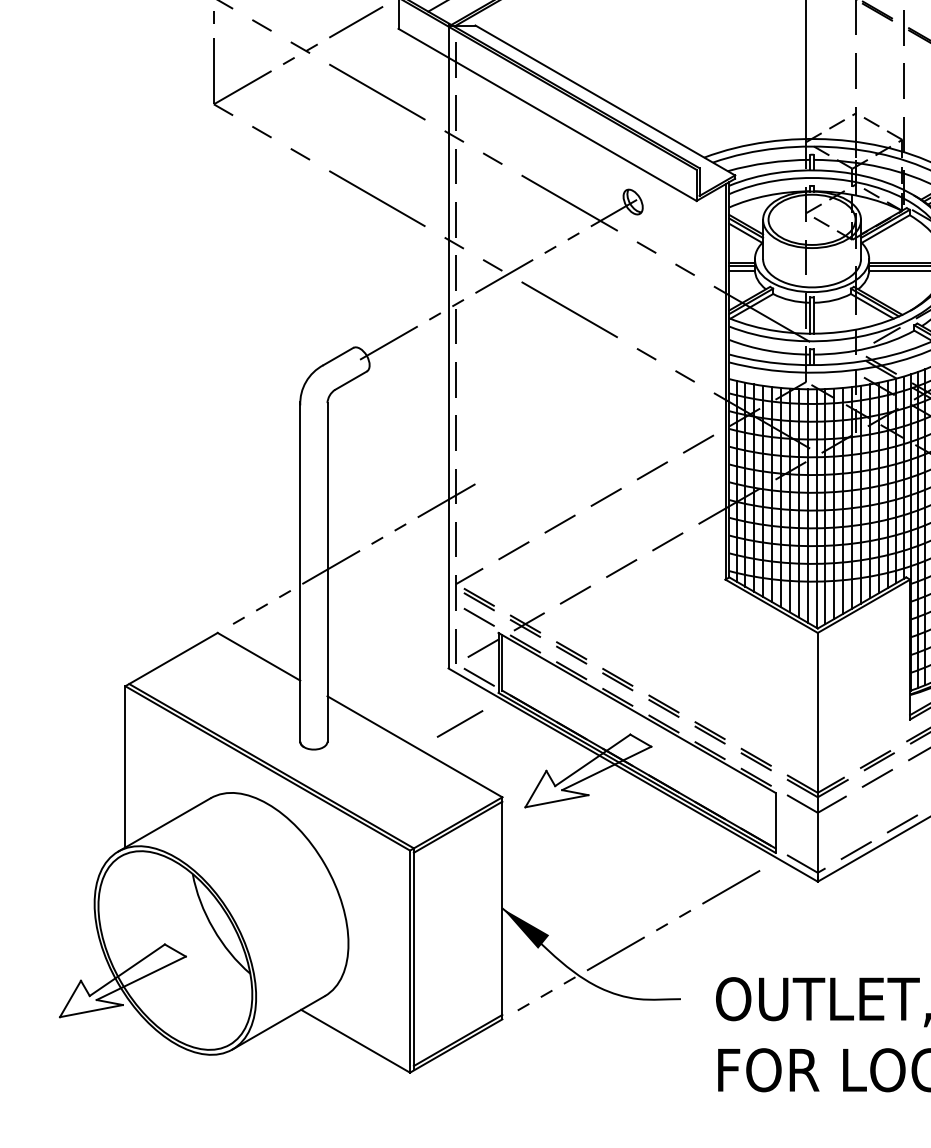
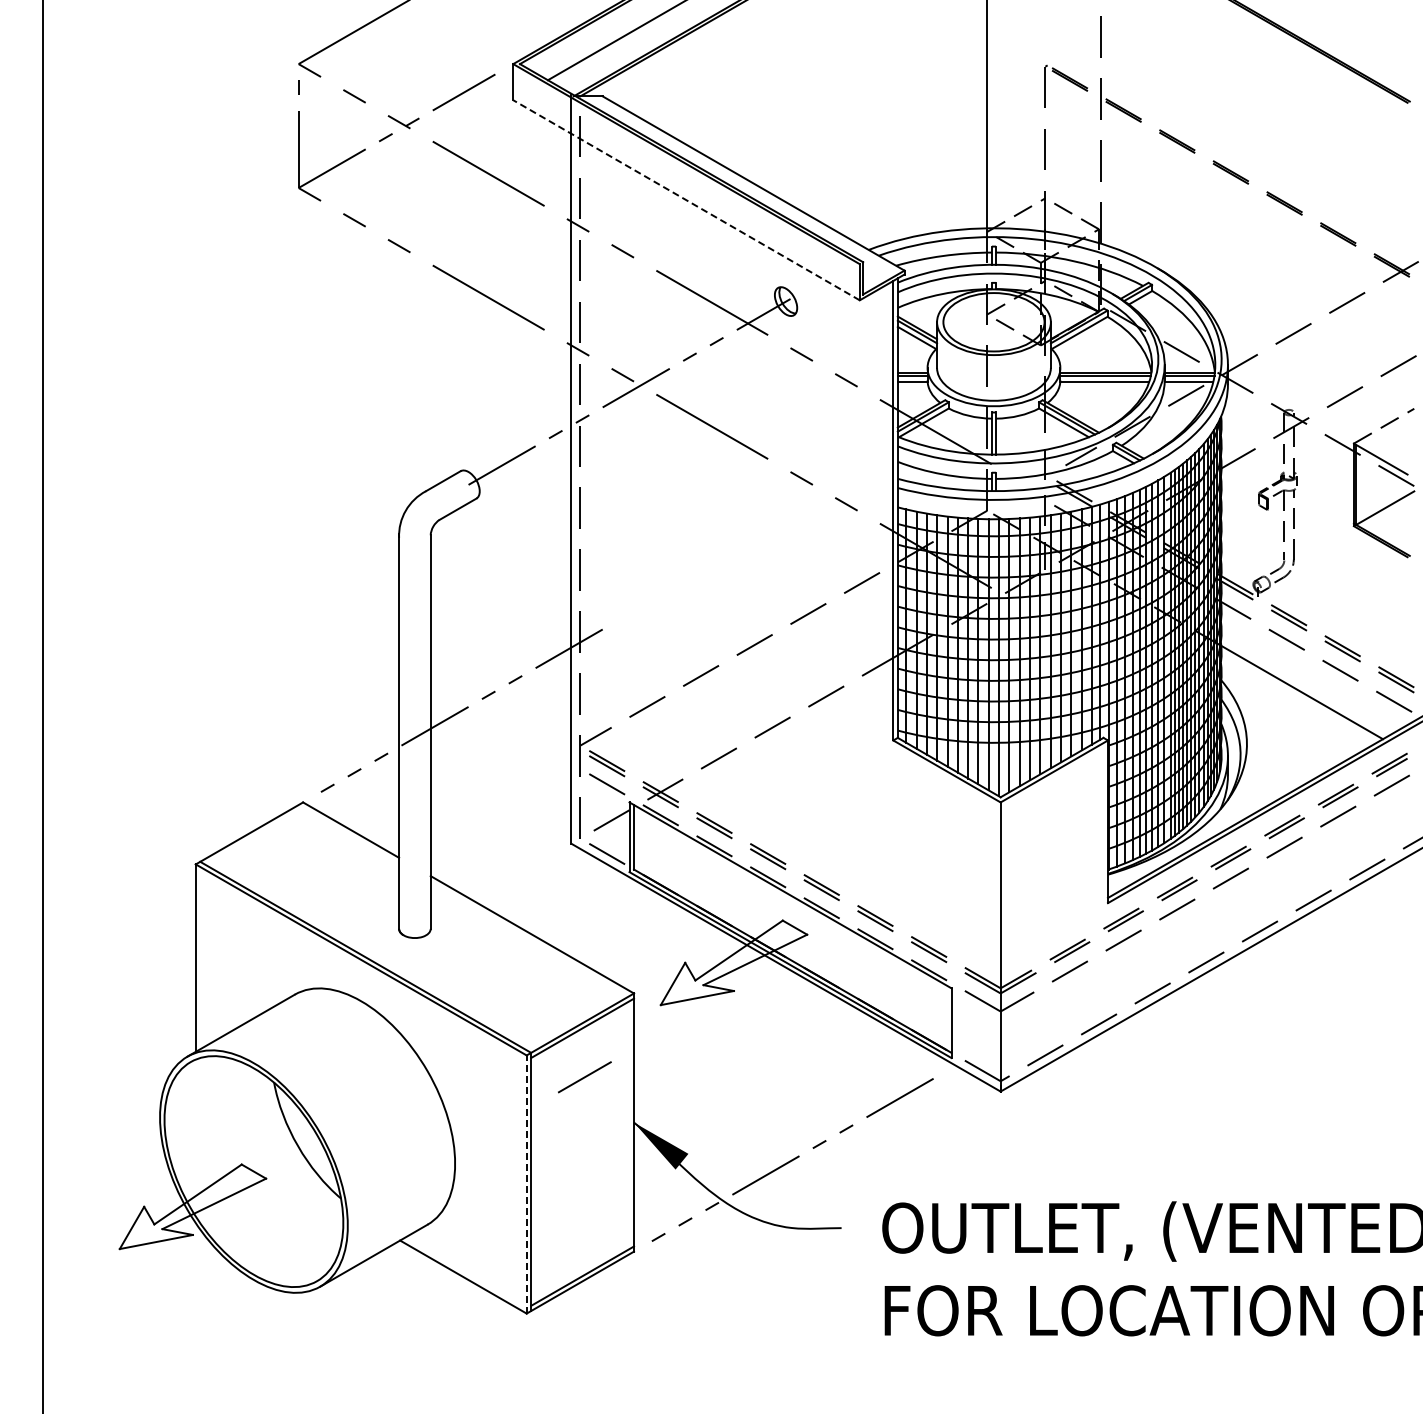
line: (547, 115) -> (686, 200), solid -> dashed
line: (459, 724) -> (584, 1077), moved
line: (409, 961) -> (526, 1184), solid -> dashed

